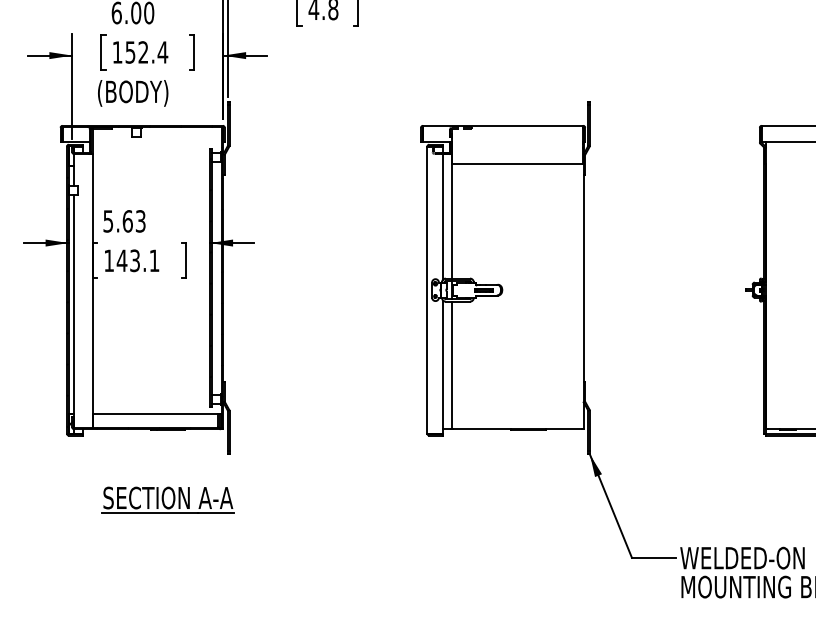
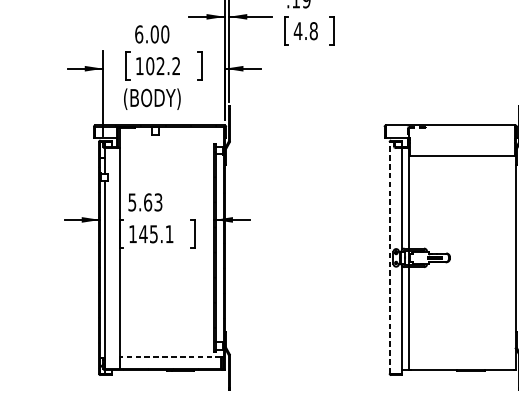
text: (146, 52) -> (163, 66), 152.4 -> 102.2
text: (134, 260) -> (153, 233), 143.1 -> 145.1
line: (427, 289) -> (389, 257), solid -> dashed
line: (155, 413) -> (170, 357), solid -> dashed

